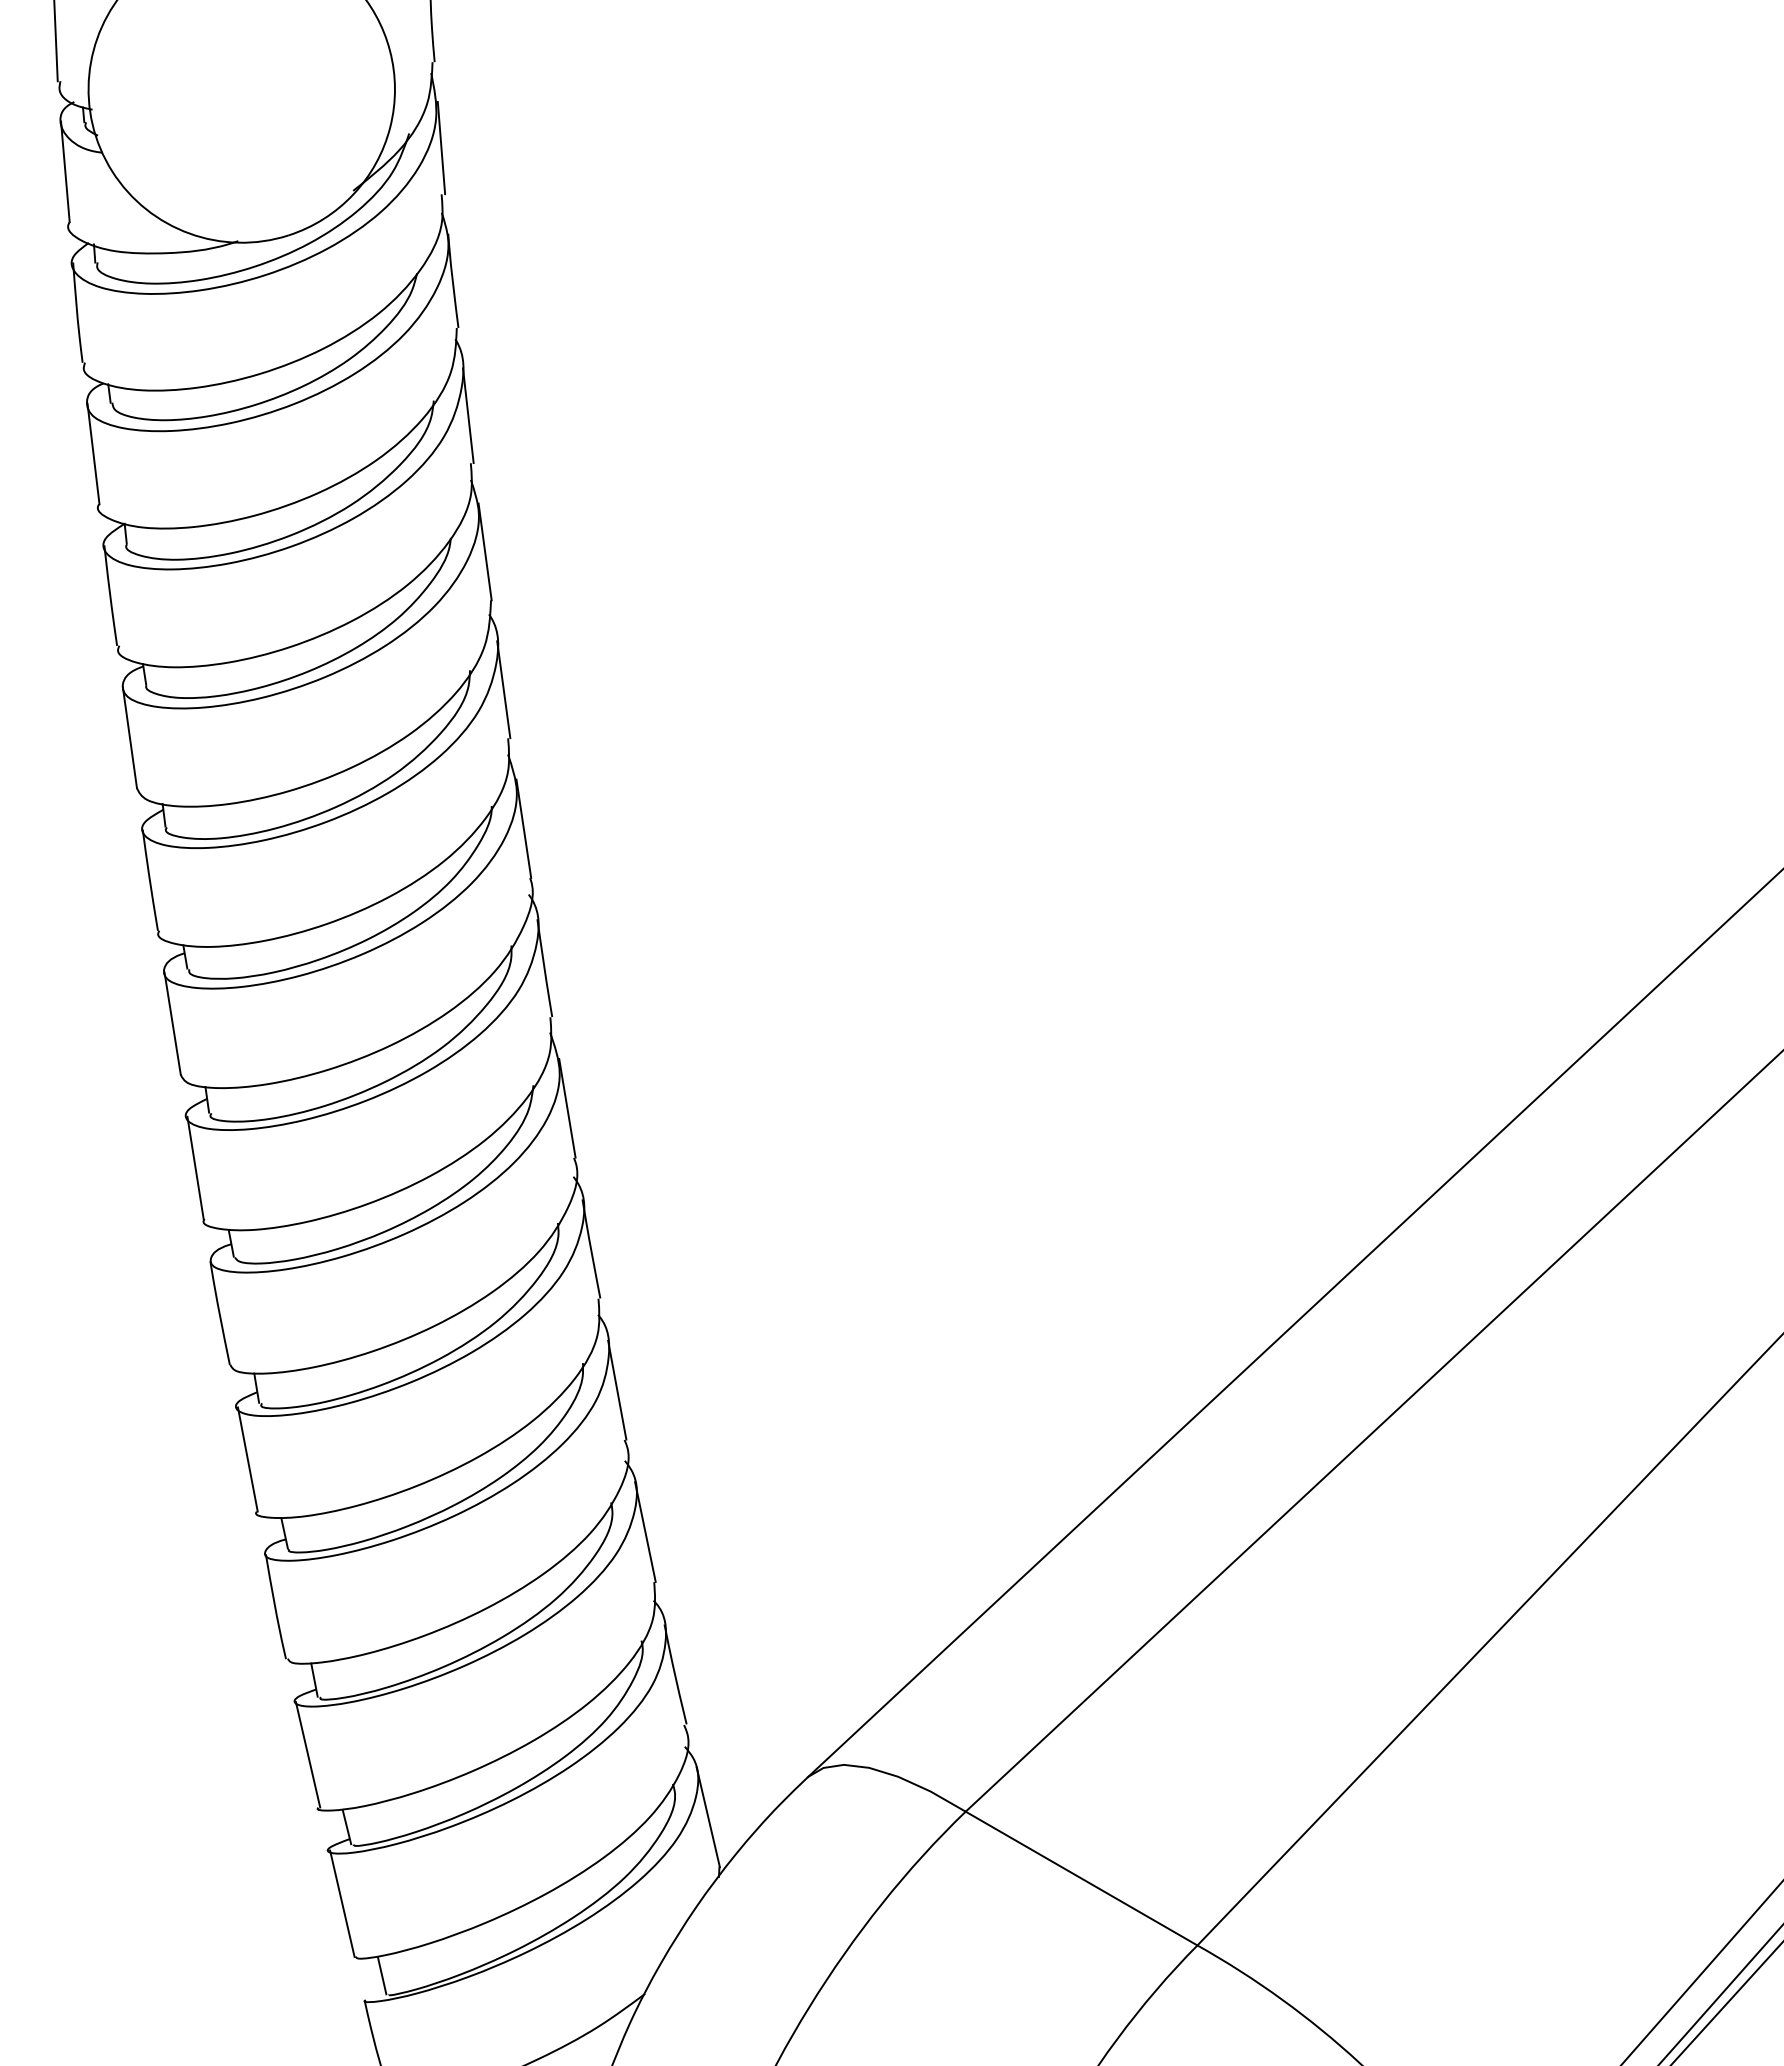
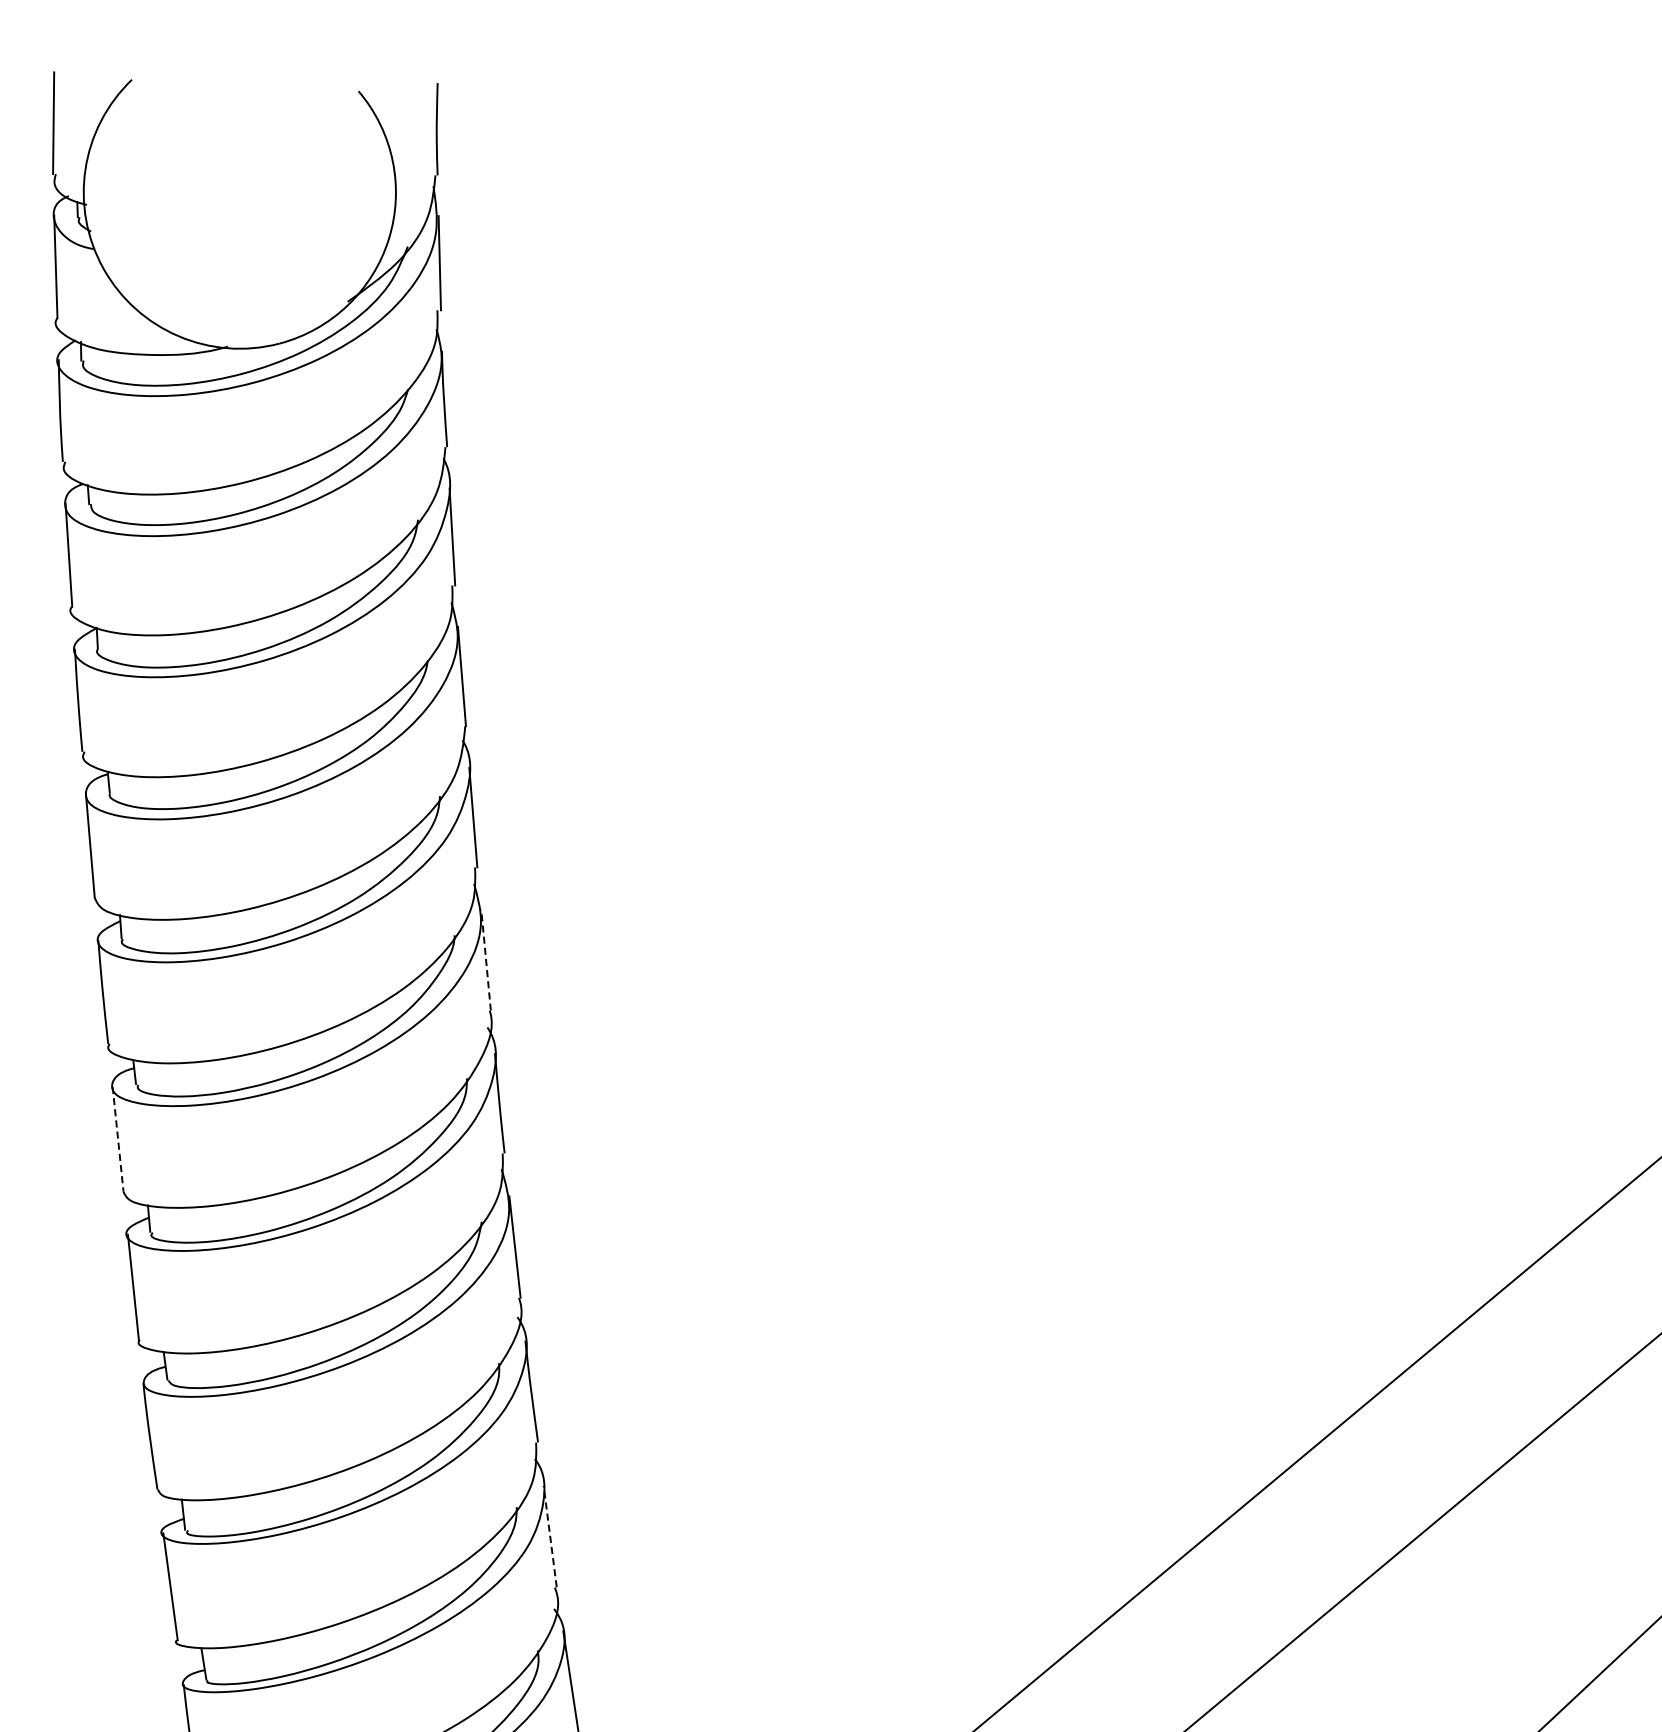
line: (523, 828) -> (485, 959), solid -> dashed
line: (172, 1023) -> (117, 1139), solid -> dashed
line: (617, 1389) -> (550, 1535), solid -> dashed

